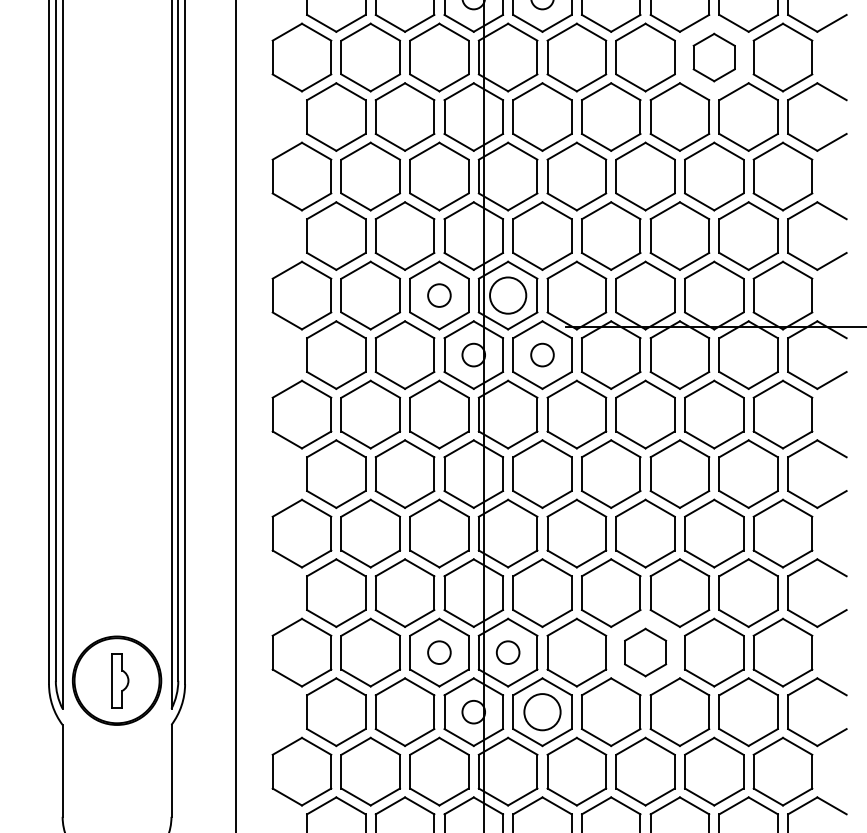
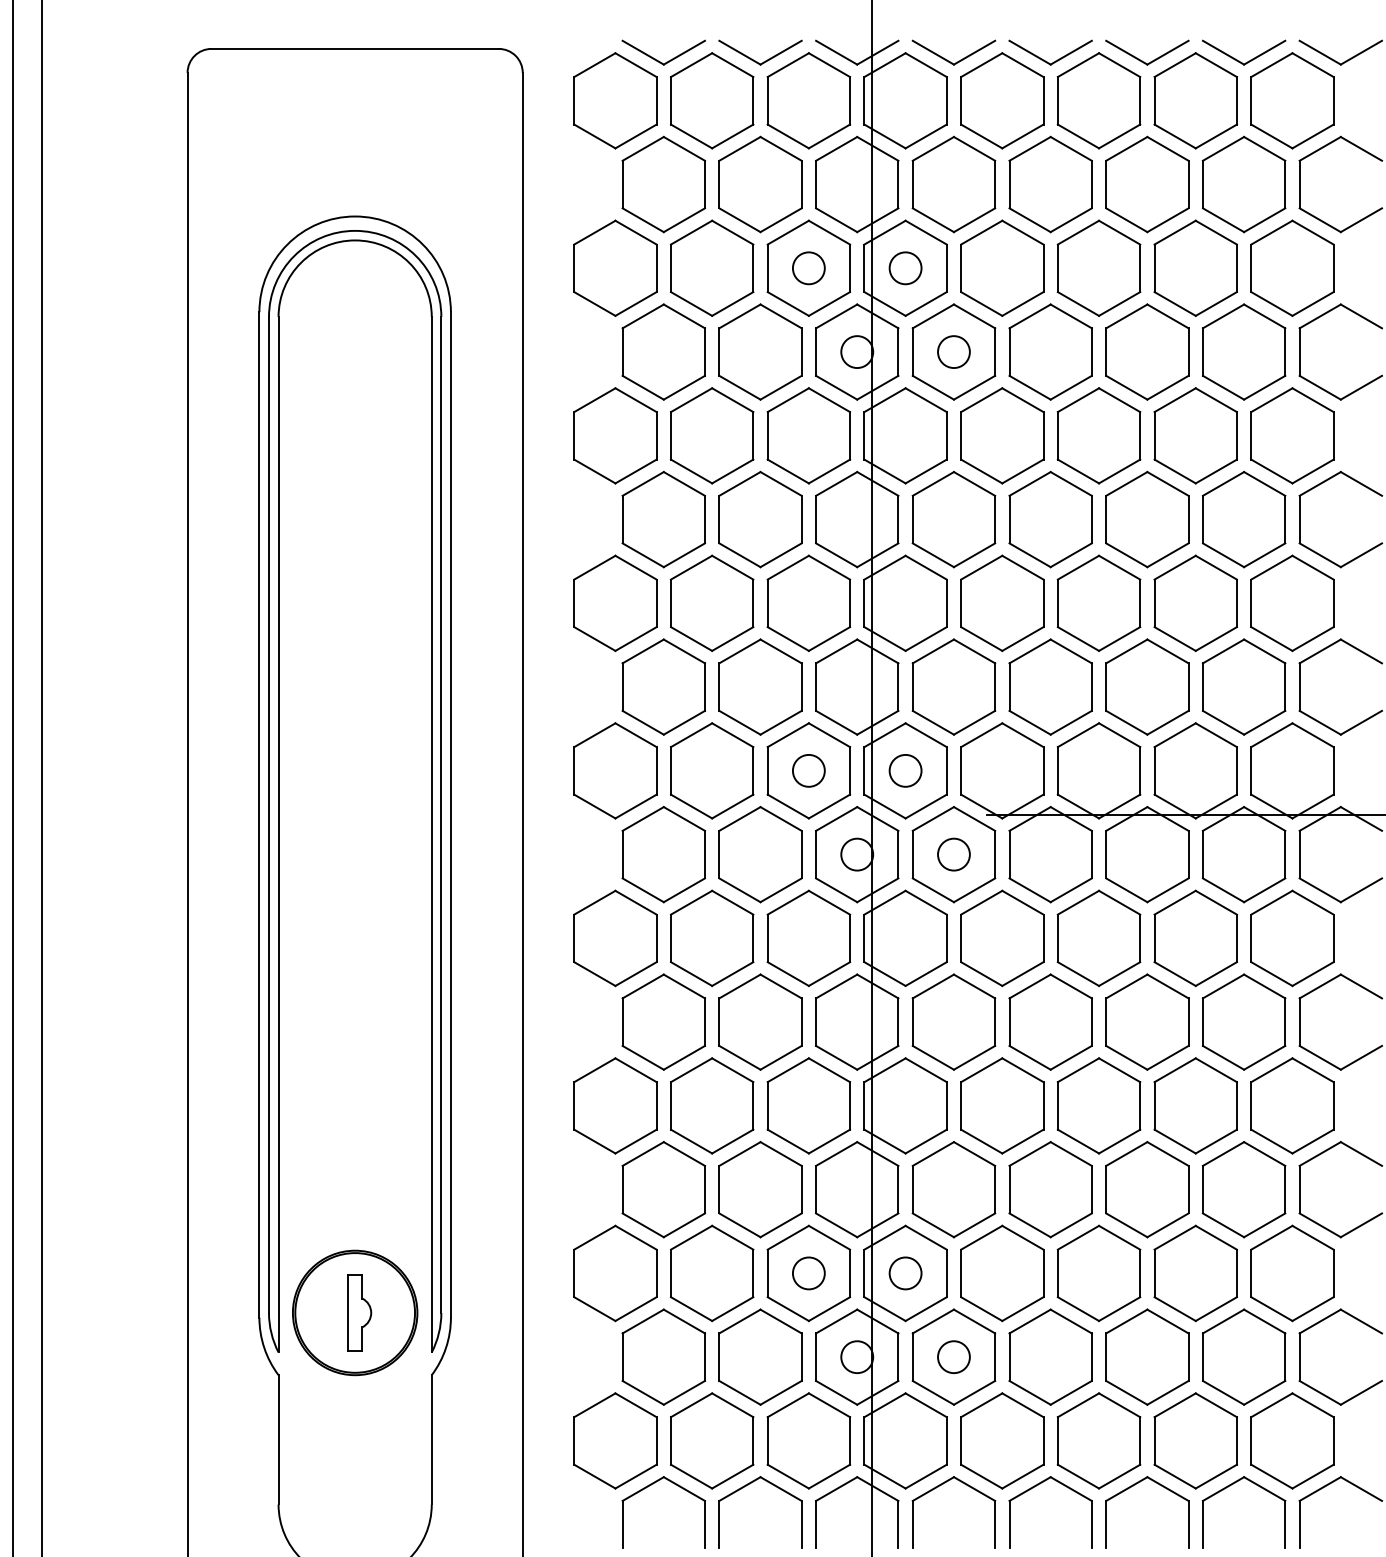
part: (714, 57) -> (1195, 435), size x1.43
circle: (508, 295) -> (905, 770), size x0.62
part: (645, 652) -> (1098, 1272), size x1.43
circle: (542, 712) -> (953, 1357), size x0.62

